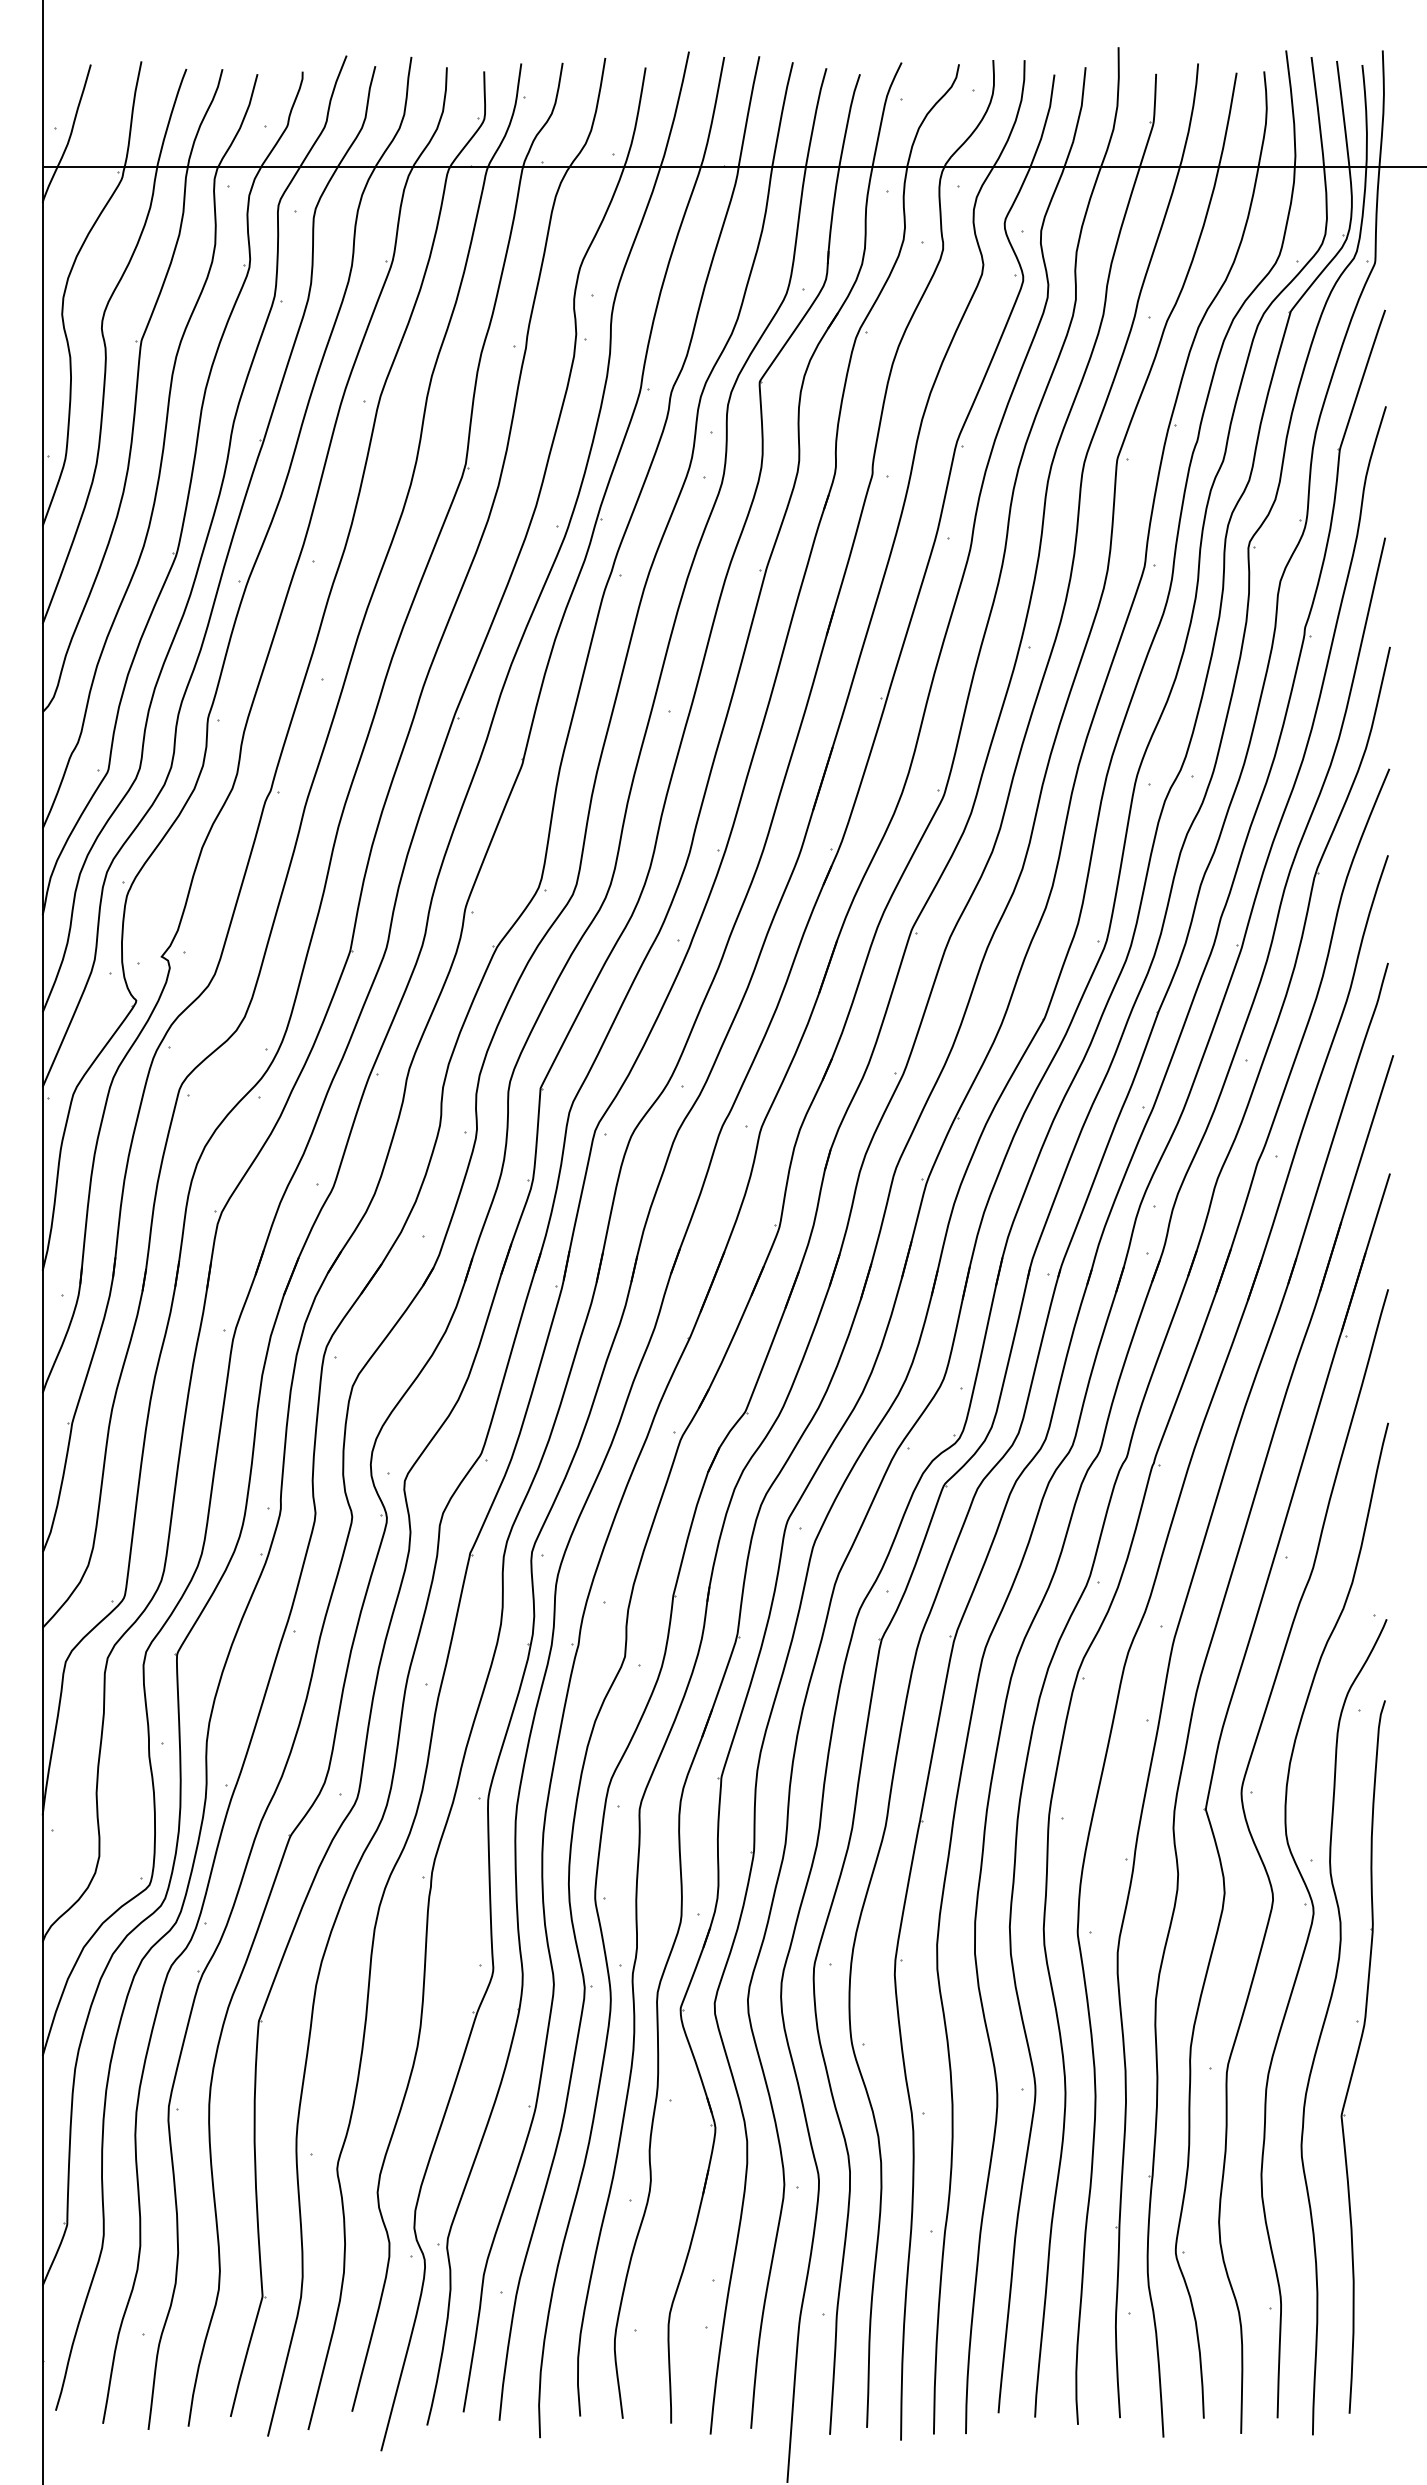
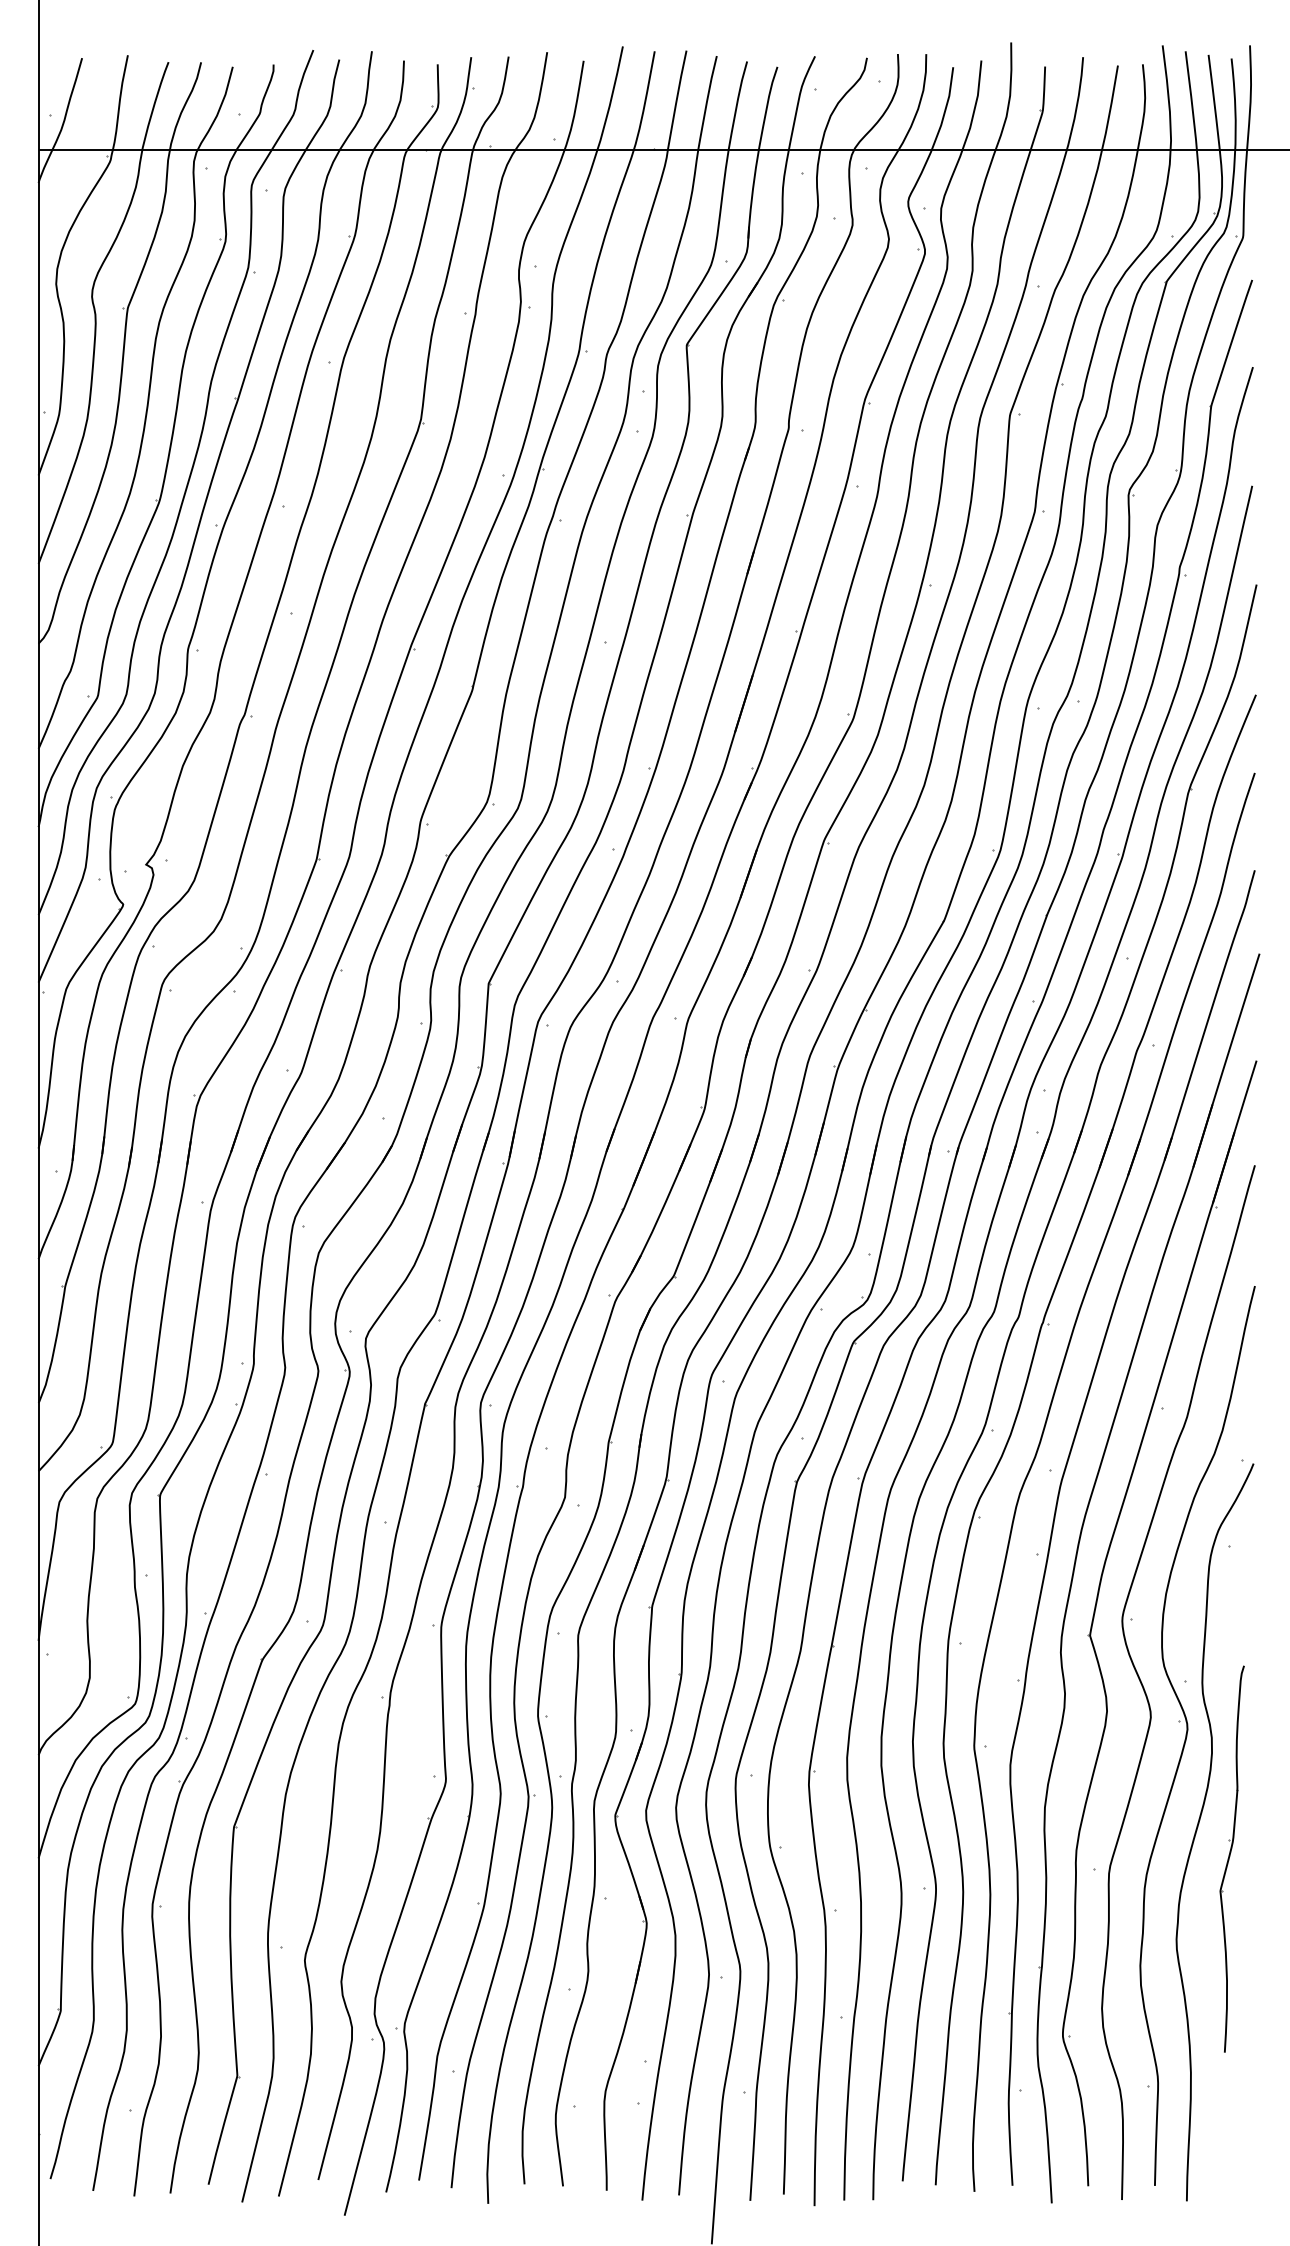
part: (1362, 2056) -> (1231, 1858), size x0.6

